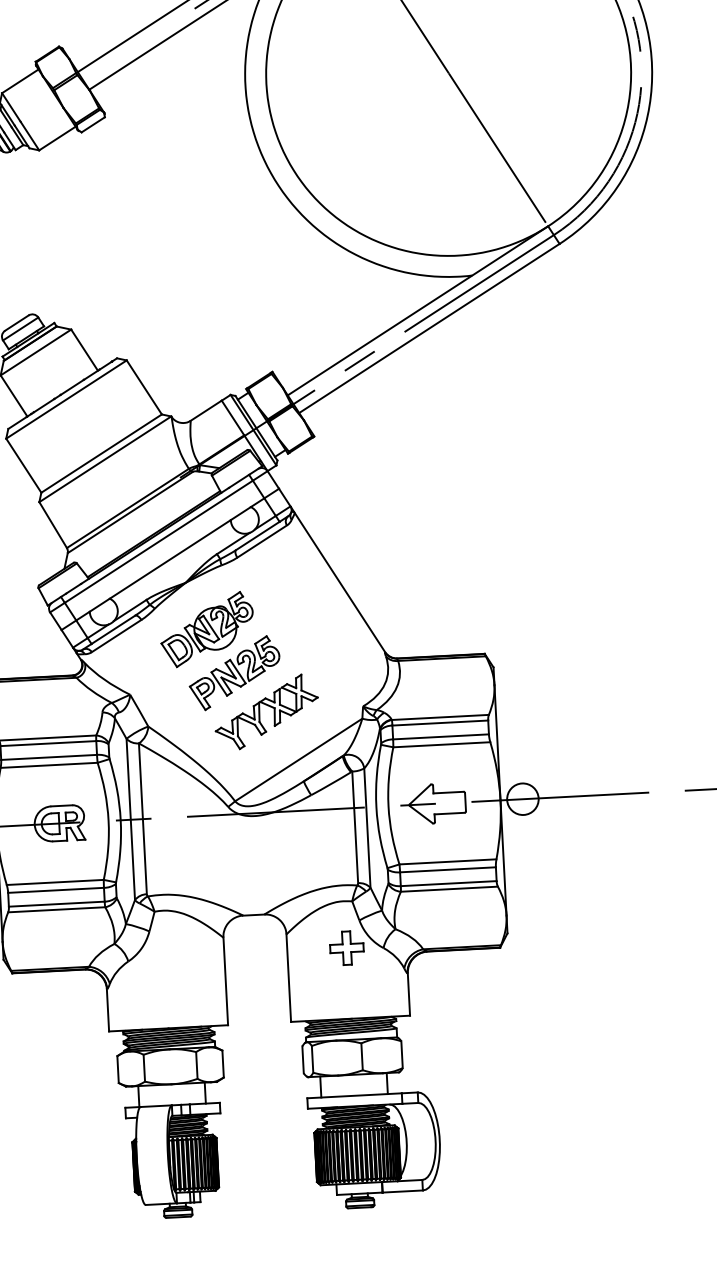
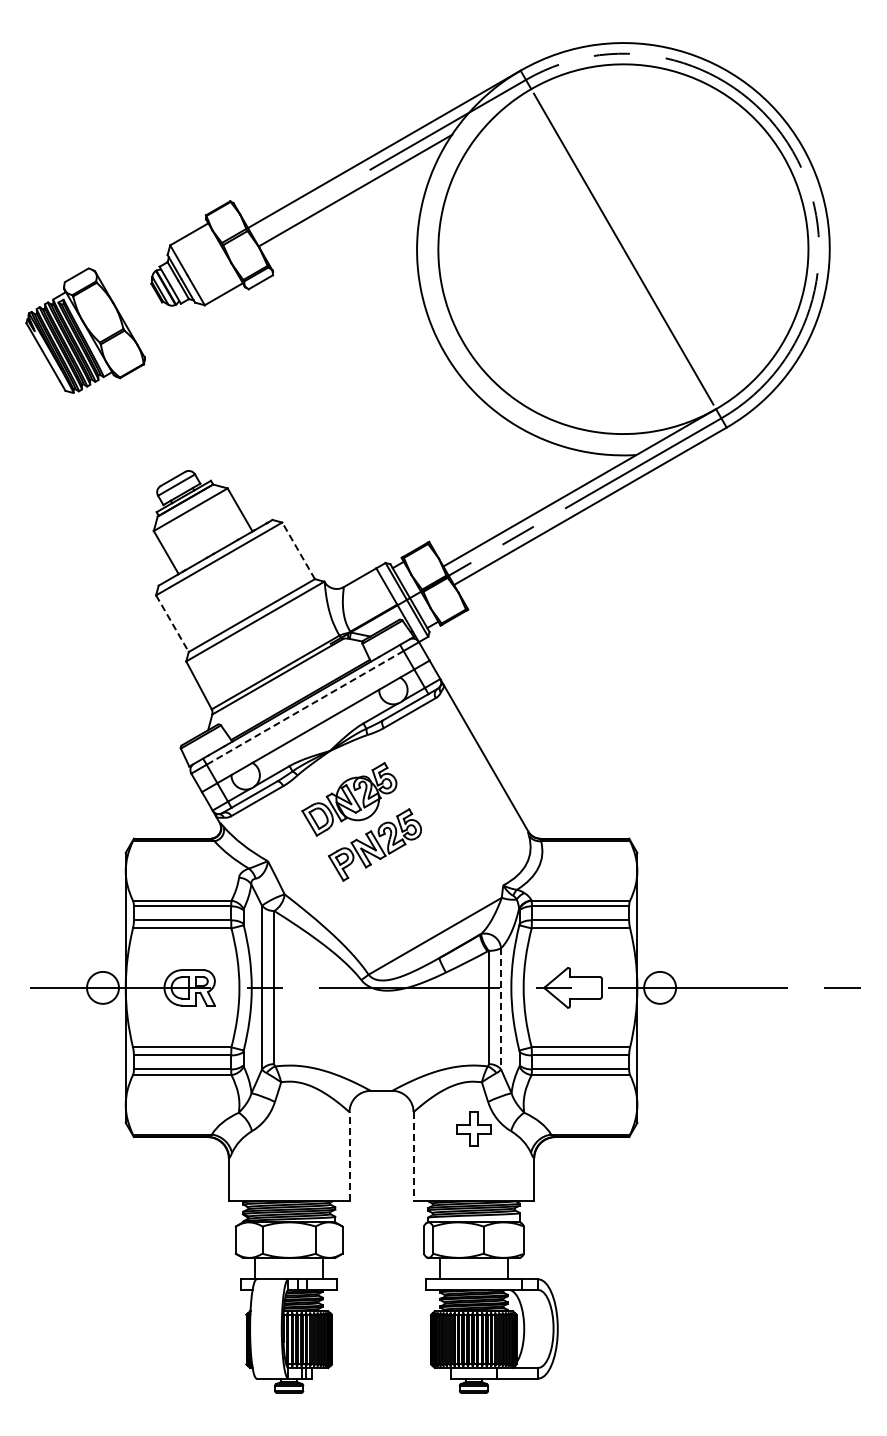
line: (144, 387) -> (298, 550), solid -> dashed
line: (23, 465) -> (172, 623), solid -> dashed
line: (159, 541) -> (305, 707), solid -> dashed
part: (265, 712) -> (404, 886), removed
line: (367, 827) -> (501, 1008), solid -> dashed
line: (288, 979) -> (413, 1157), solid -> dashed
line: (225, 981) -> (349, 1156), solid -> dashed

